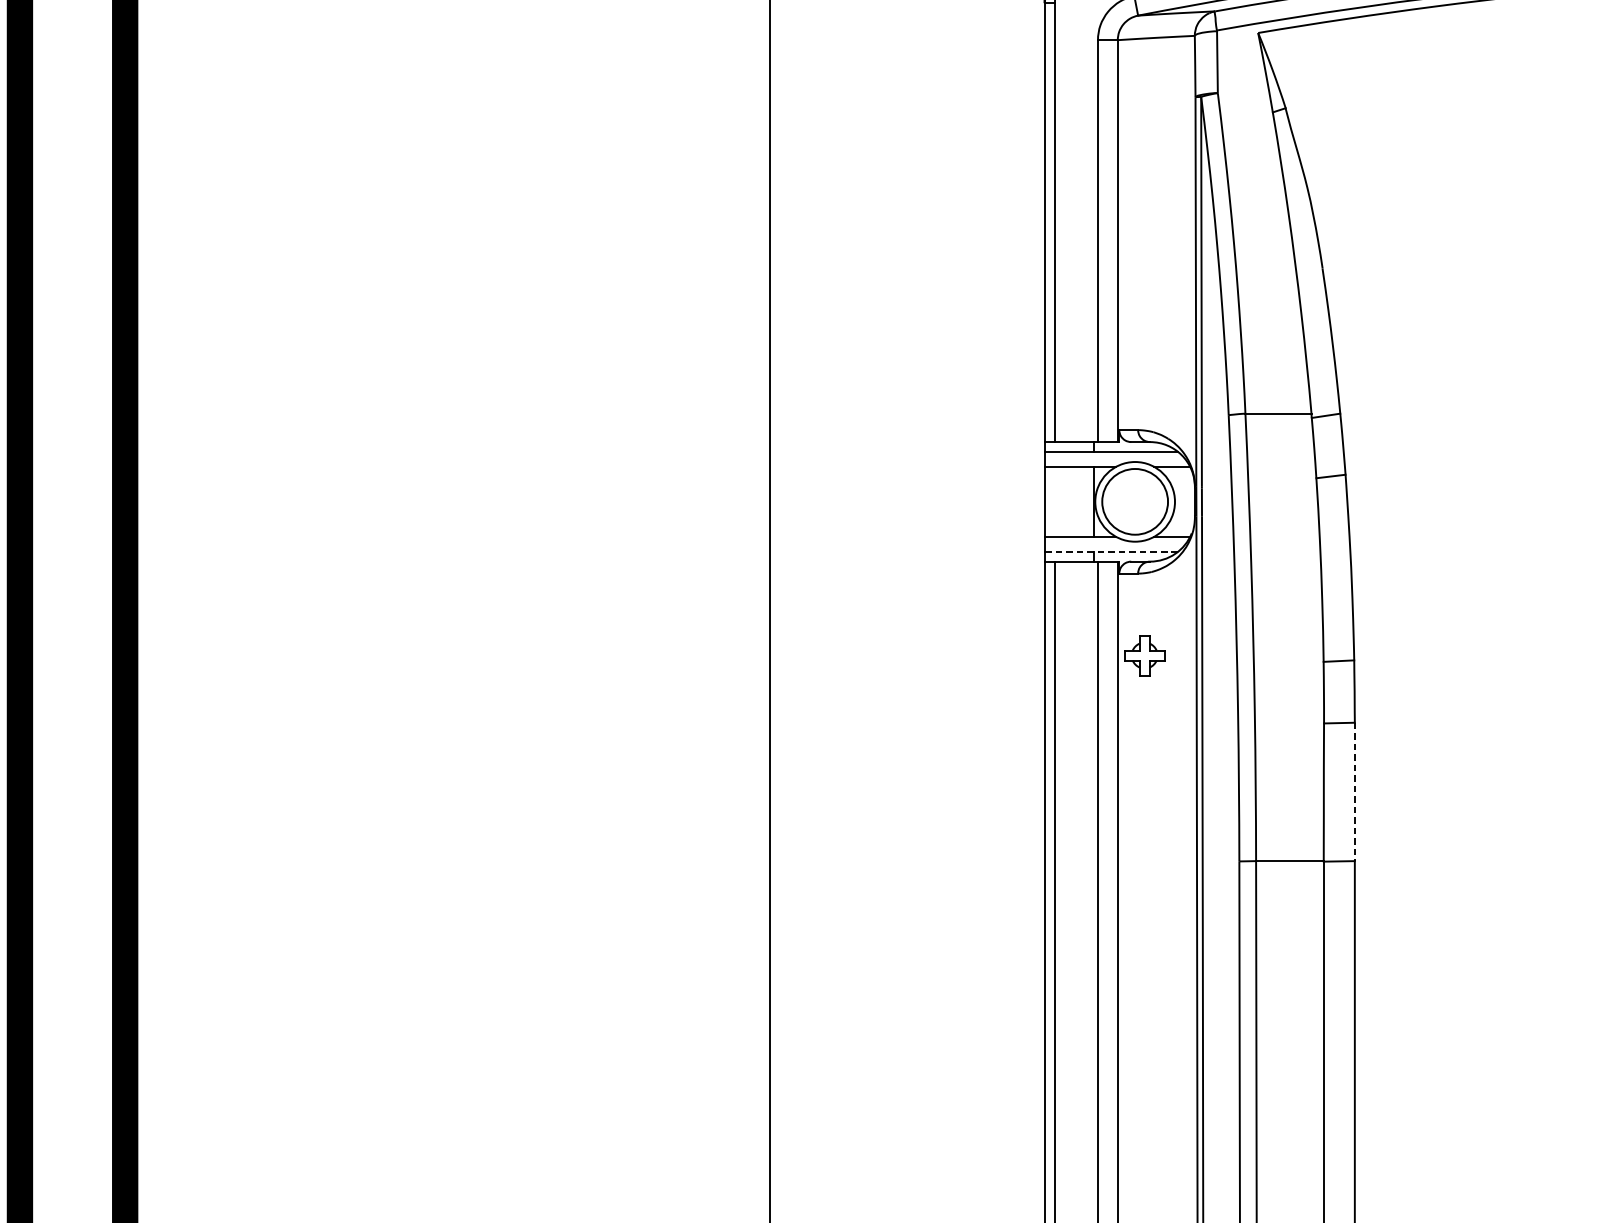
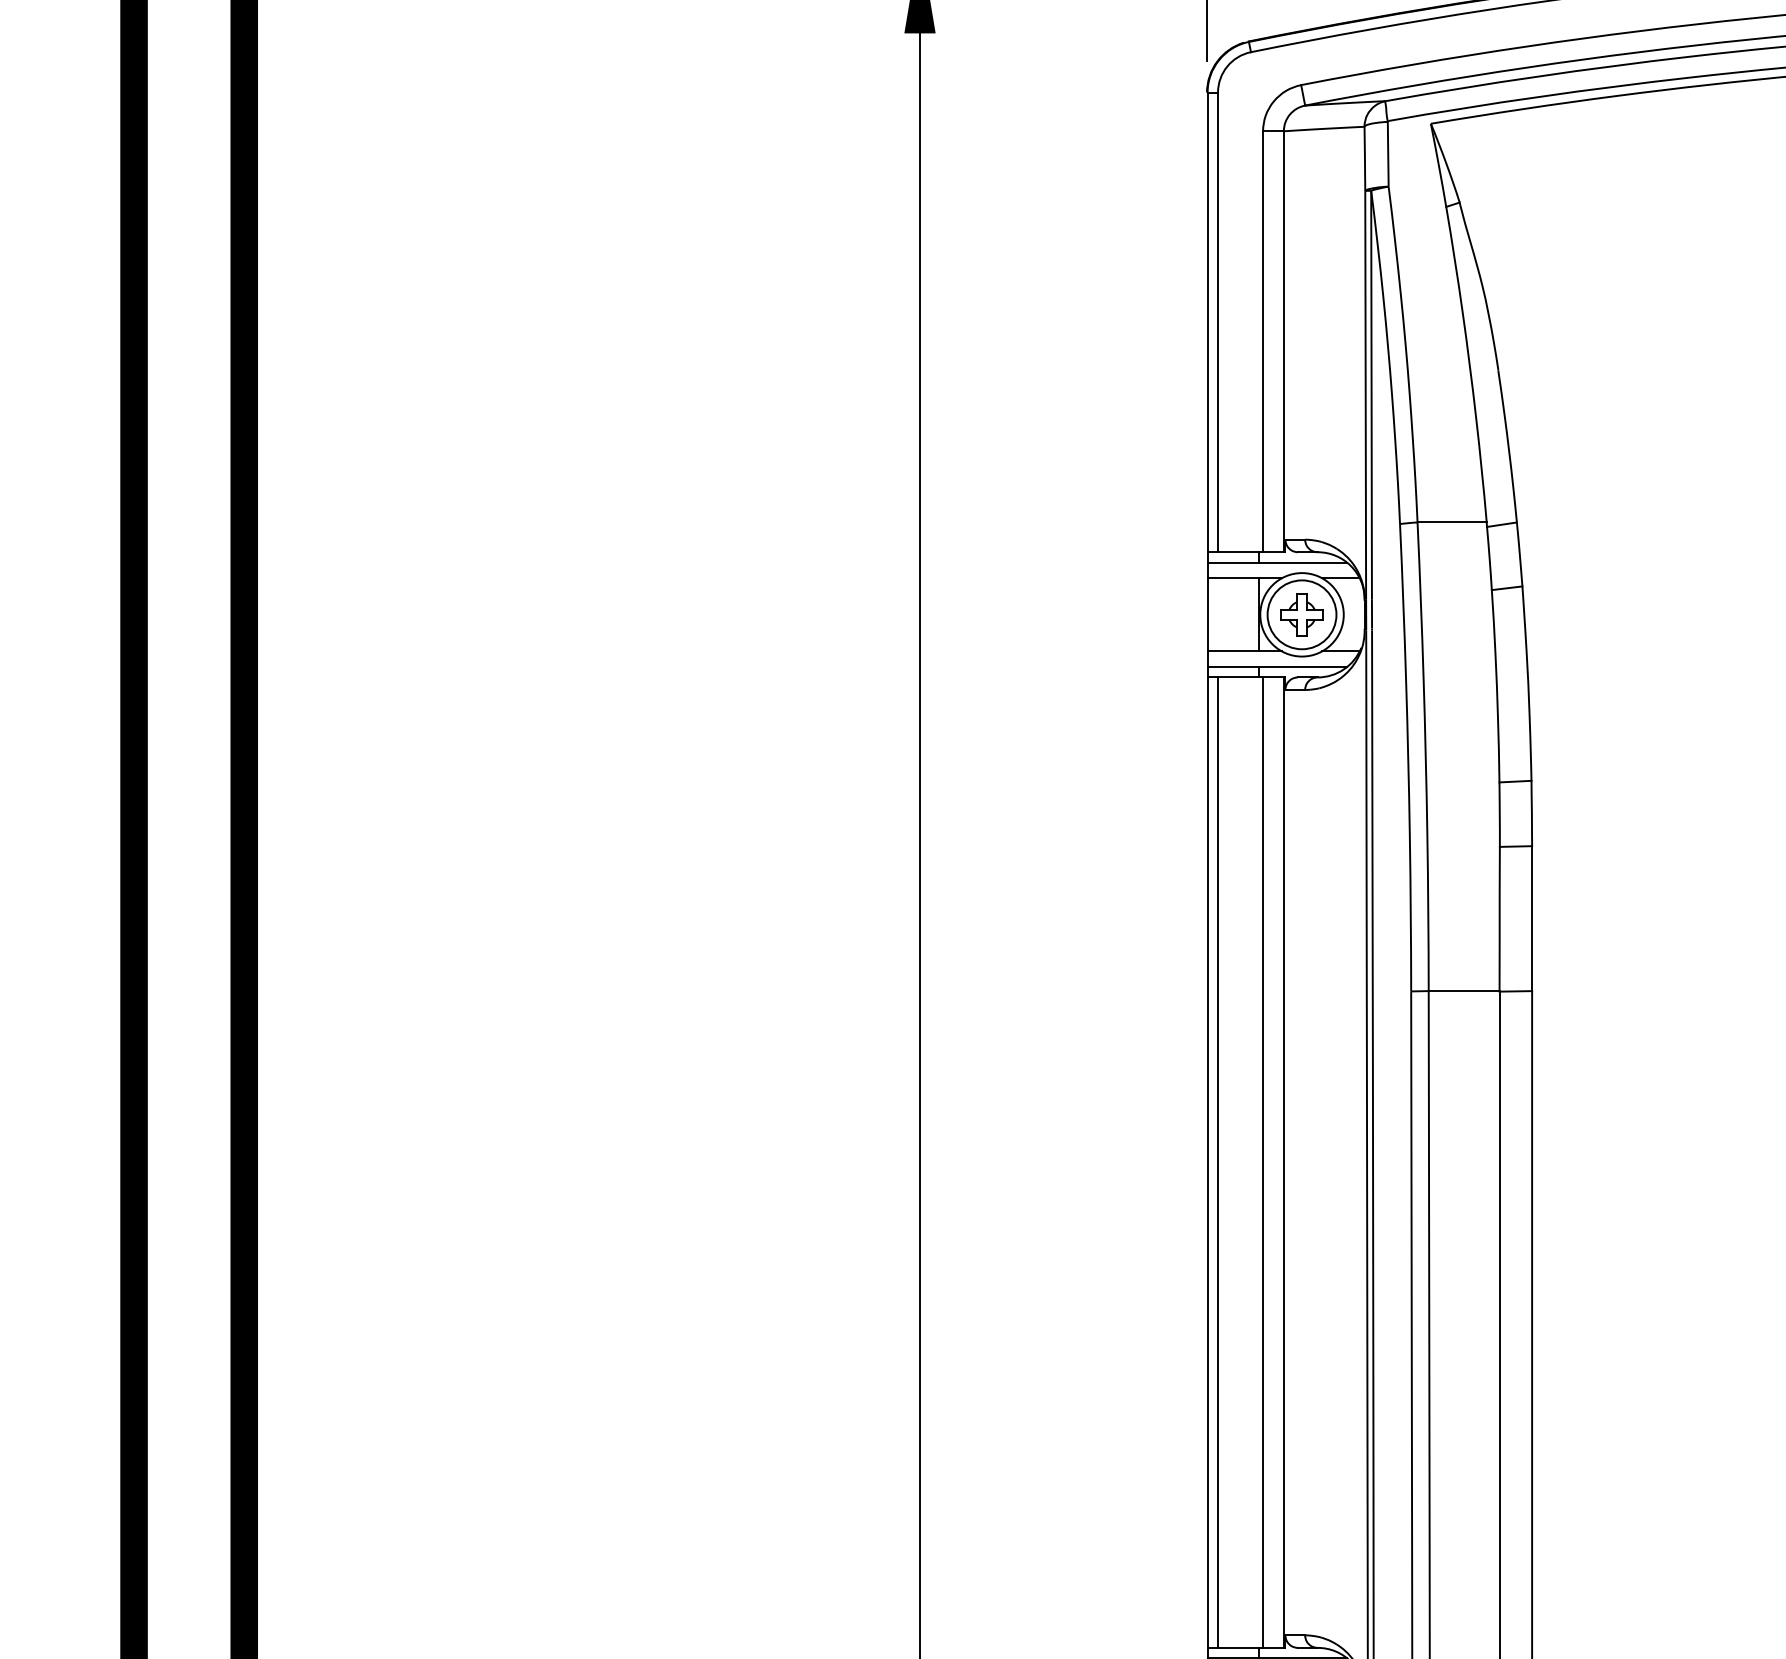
line: (1111, 552) -> (1277, 667), dashed -> solid
part: (1144, 655) -> (1301, 614), moved
line: (1355, 792) -> (1532, 919), dashed -> solid

